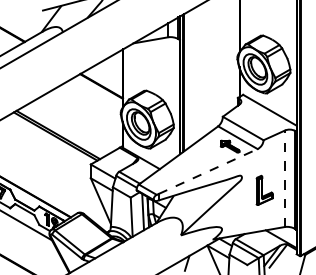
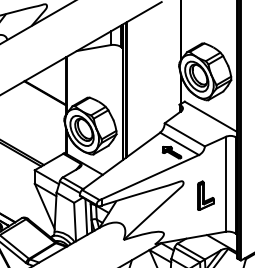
line: (208, 171) -> (150, 177), dashed -> solid
line: (285, 178) -> (226, 184), dashed -> solid

